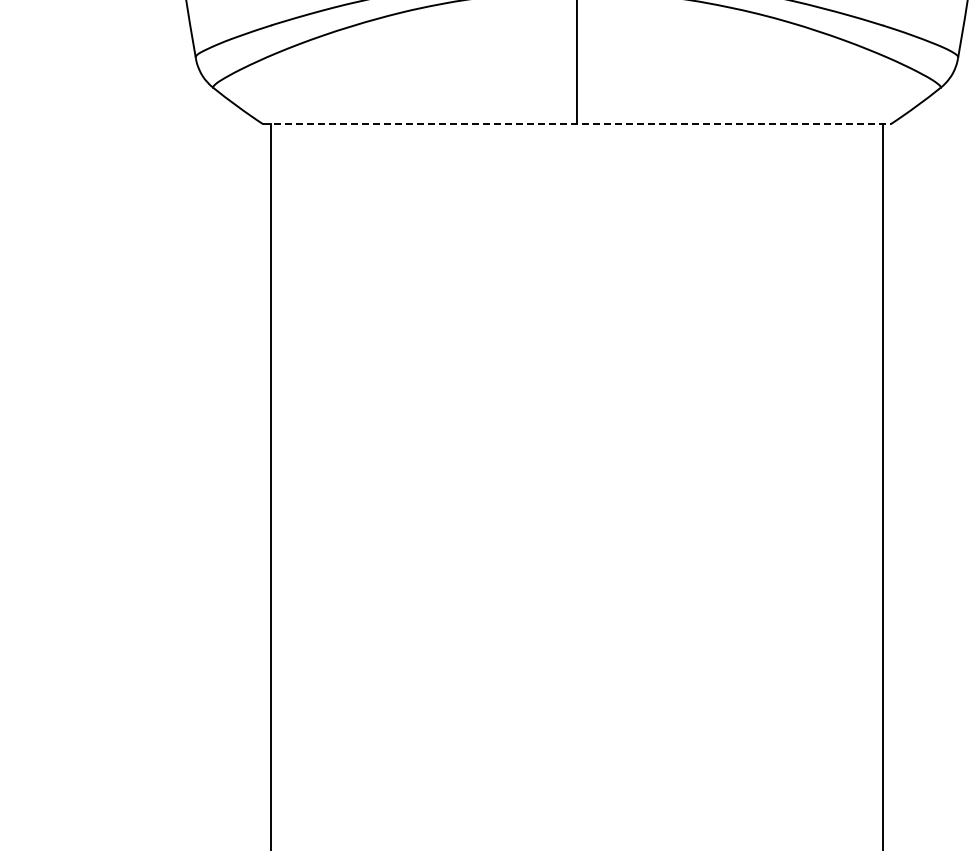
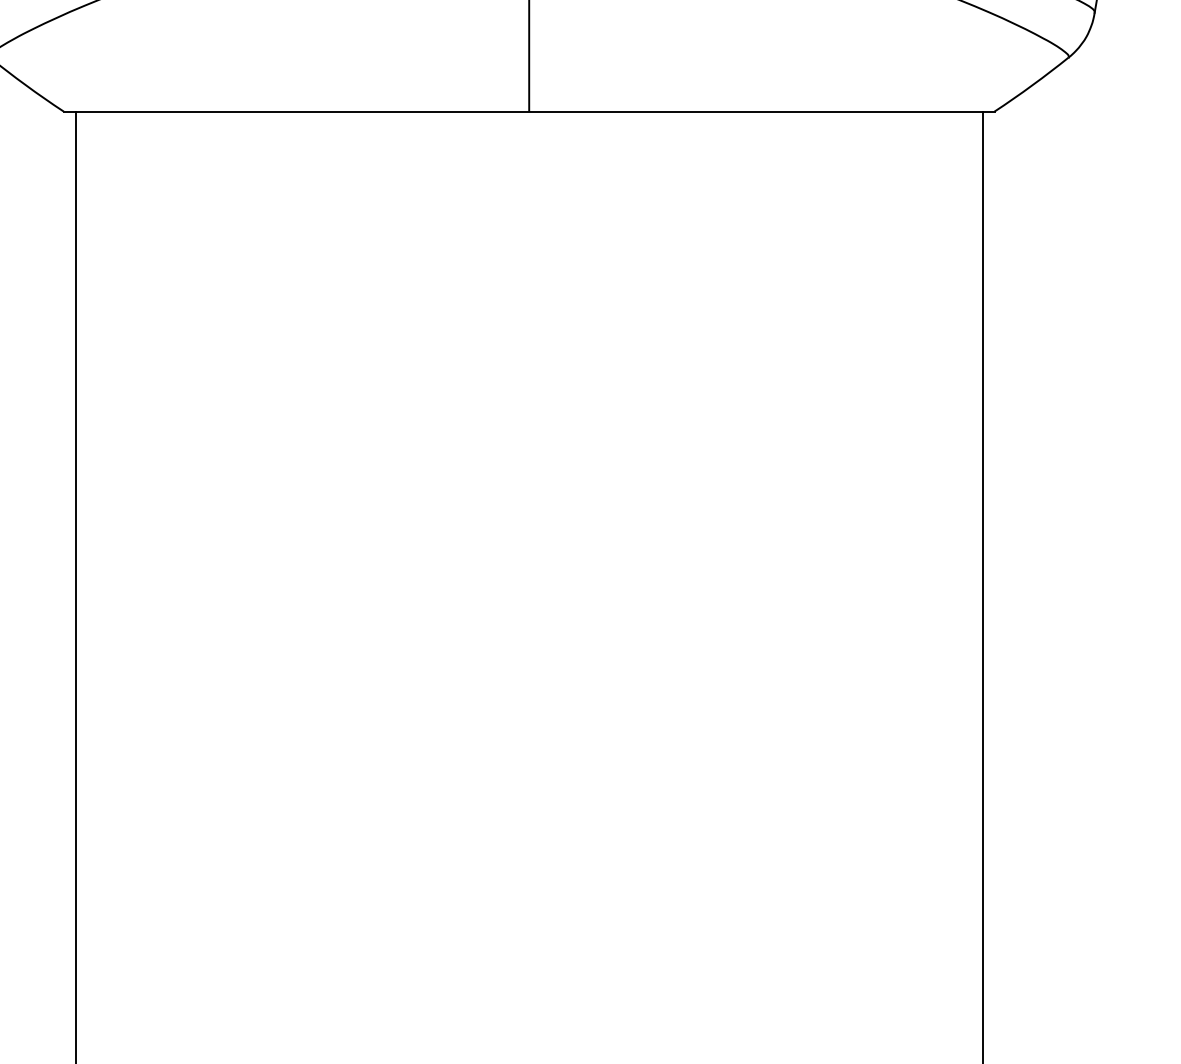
line: (576, 124) -> (528, 111), dashed -> solid

